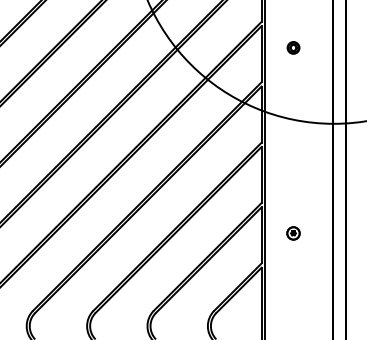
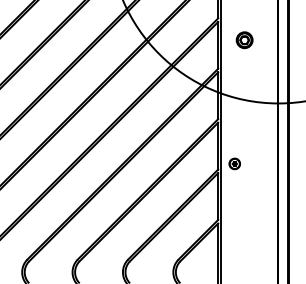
part: (293, 47) -> (244, 39), size x1.6
part: (293, 232) -> (234, 163), moved

